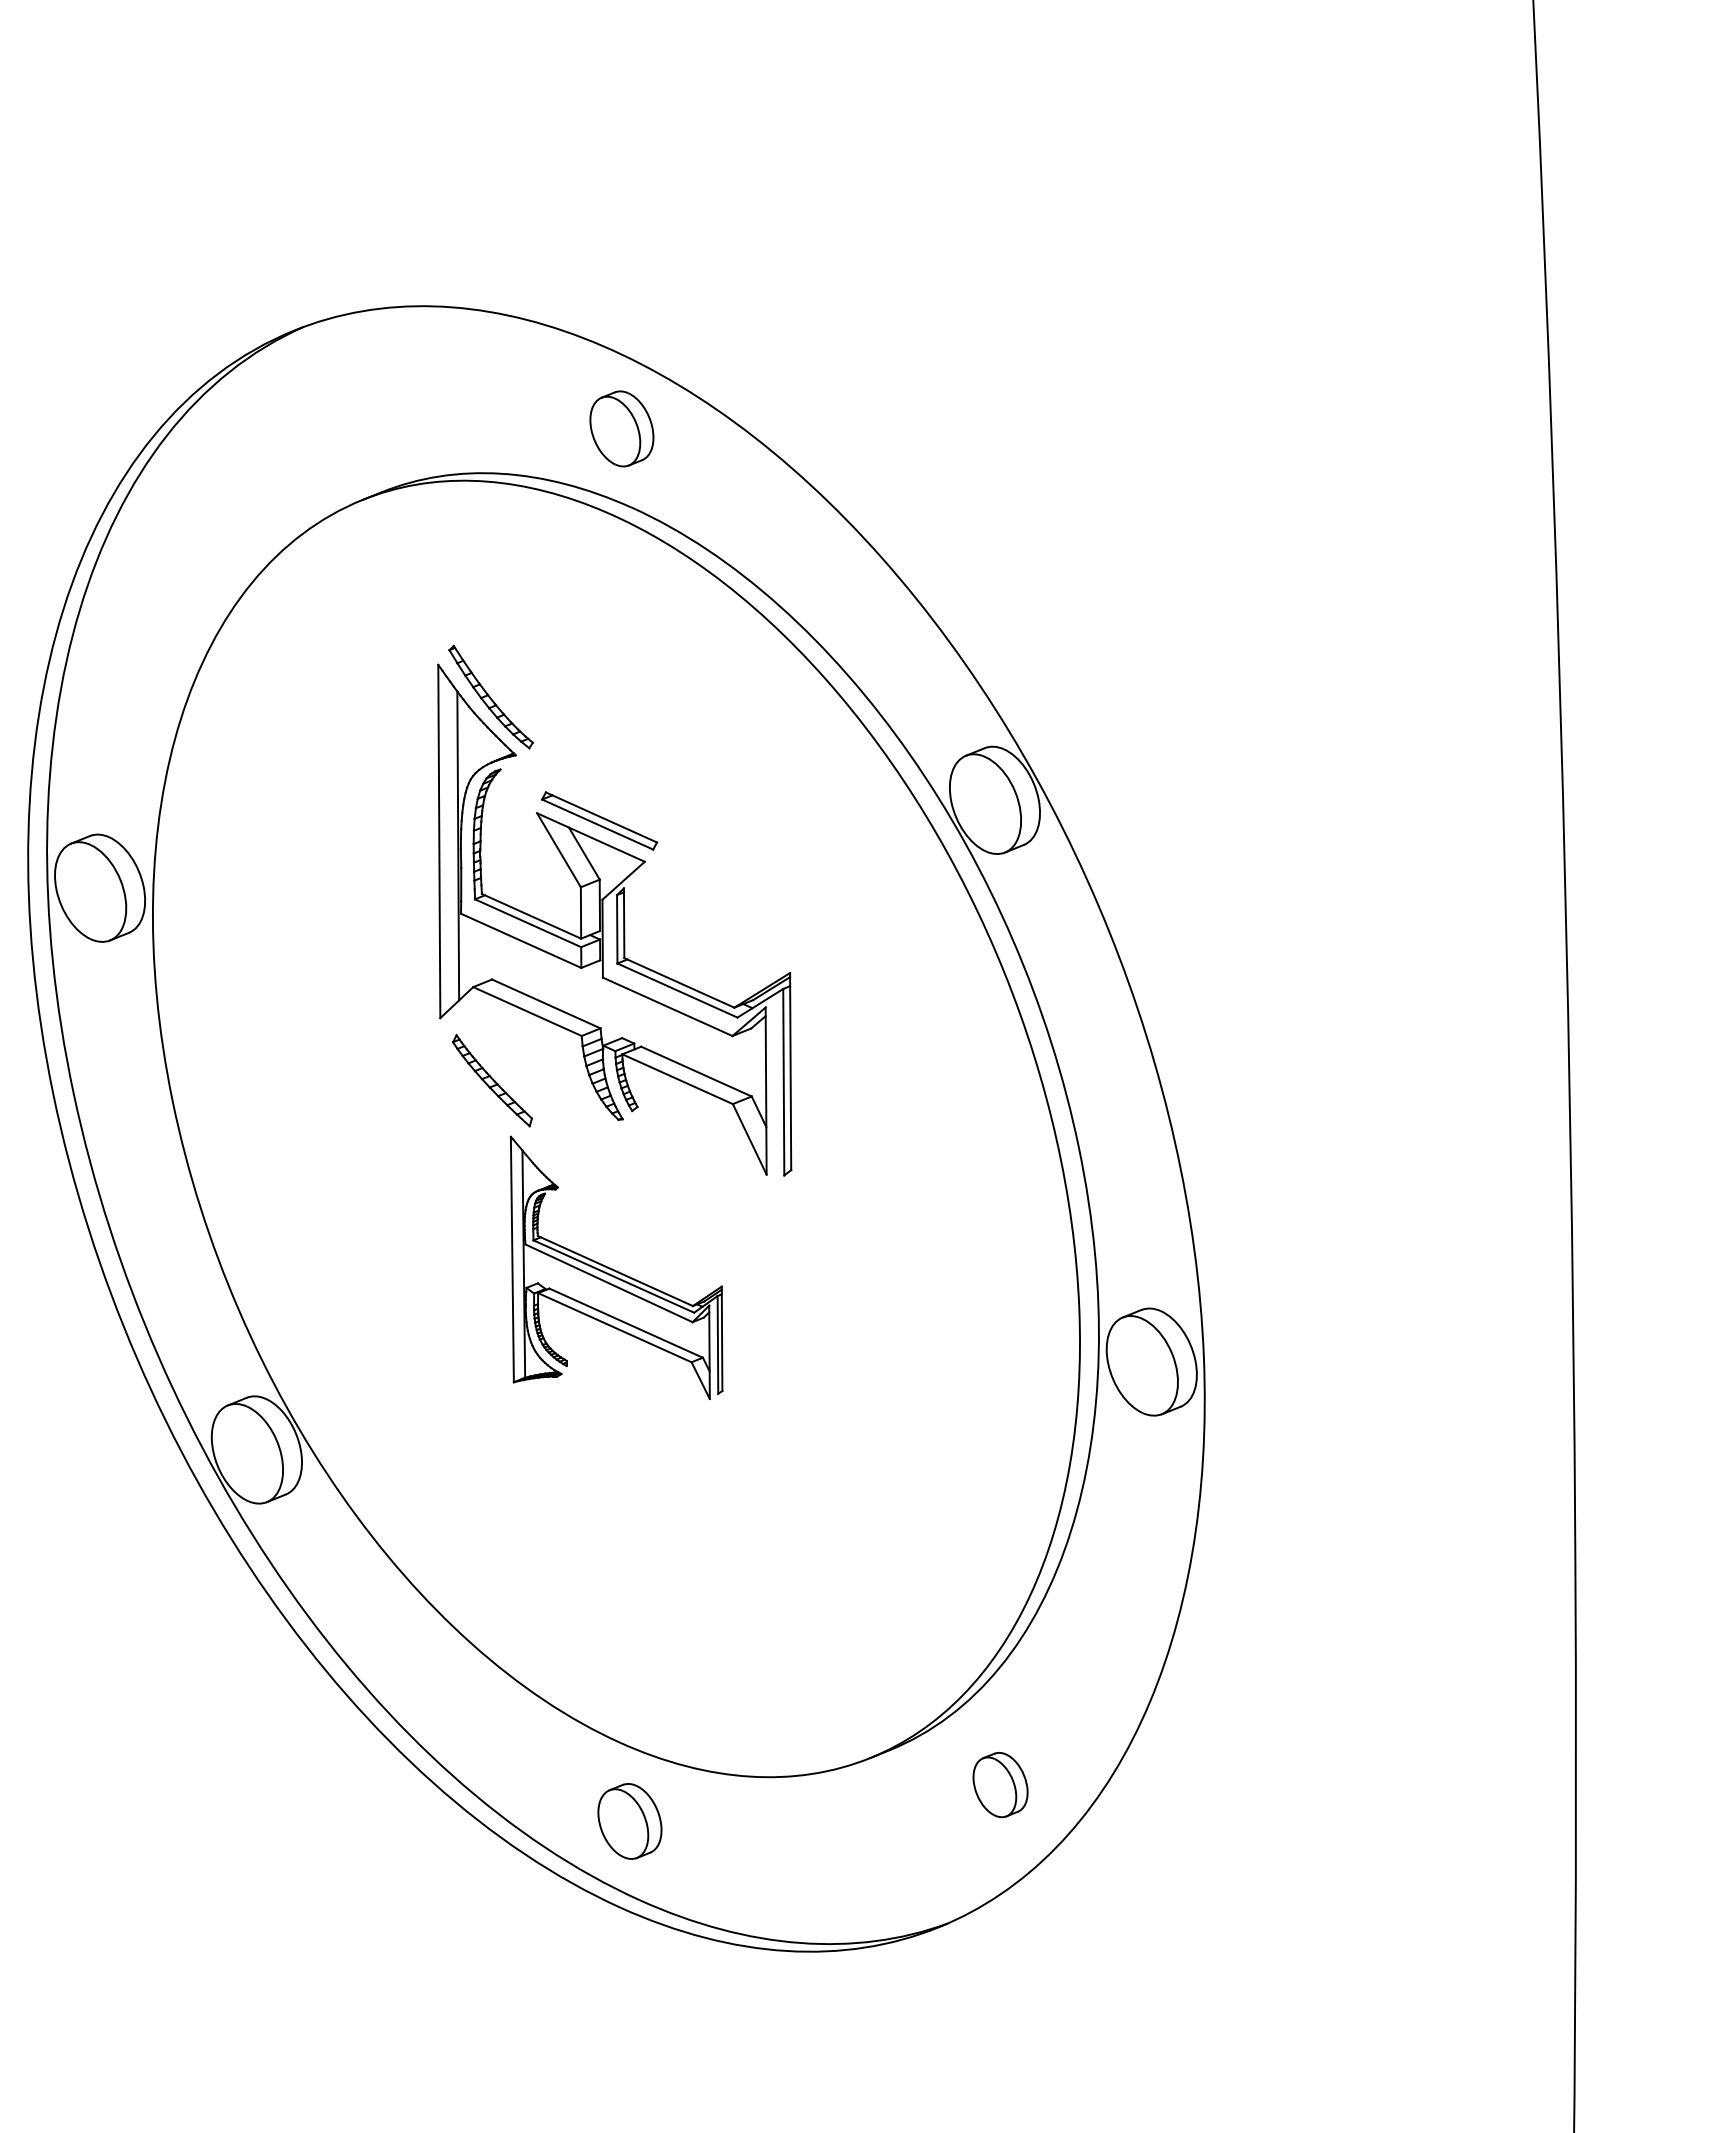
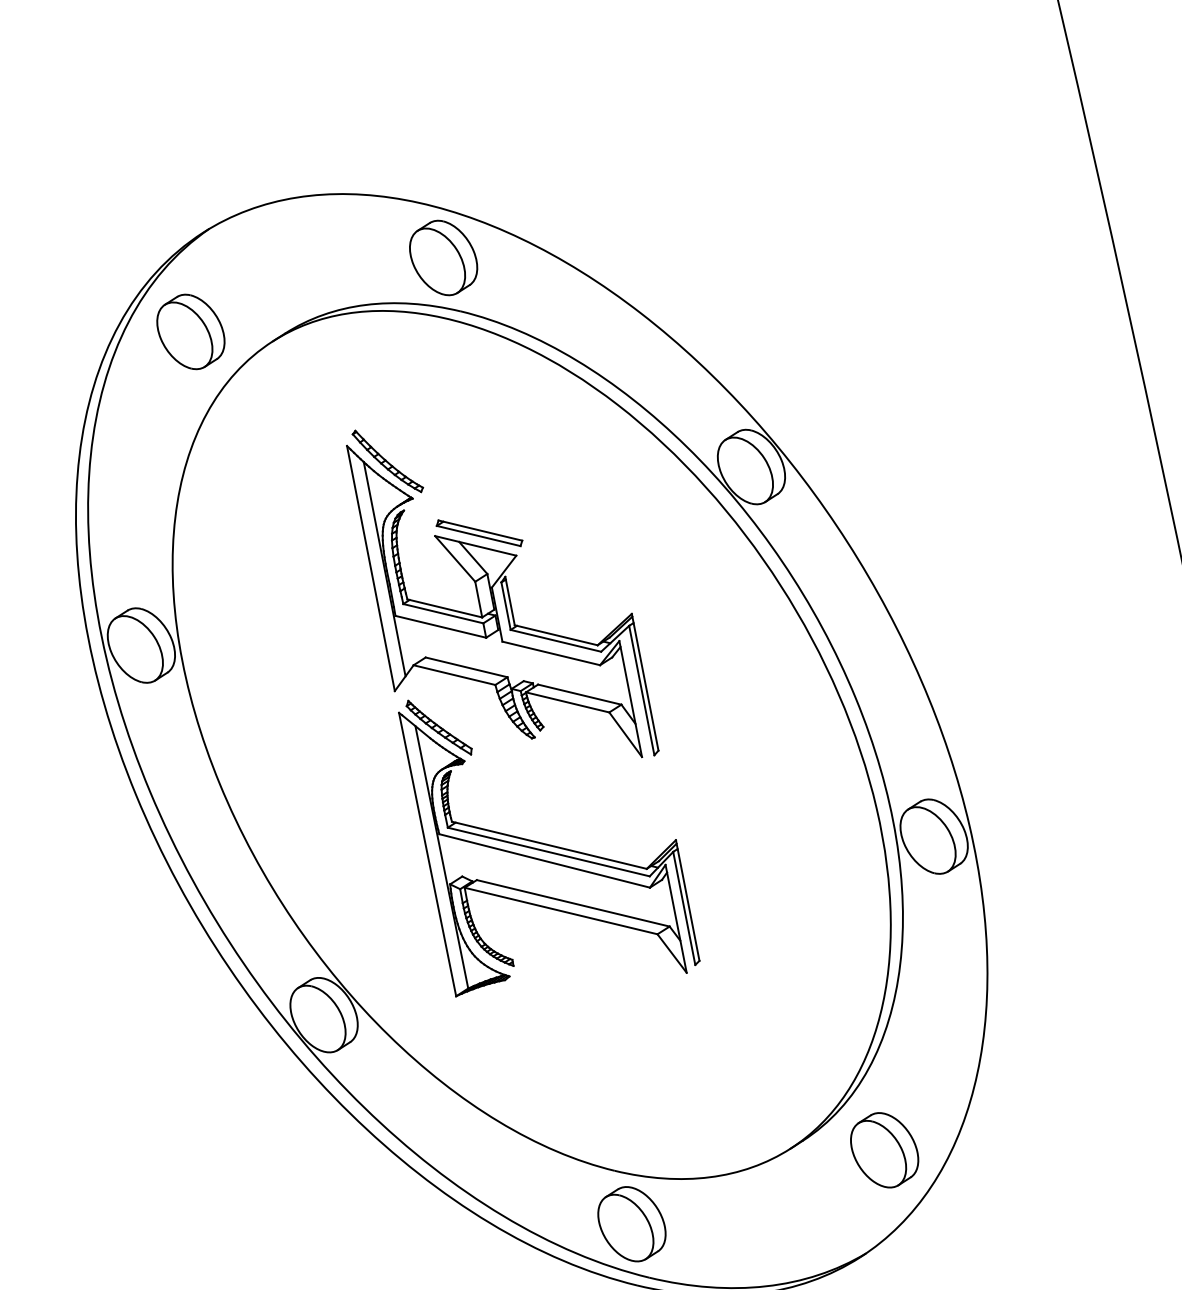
part: (621, 428) -> (443, 257), size x1.43
part: (251, 464) -> (190, 331), added
part: (616, 1267) -> (549, 841), size x1.67
part: (1000, 1784) -> (884, 1149), size x1.67
part: (629, 1821) -> (631, 1224), size x1.43

